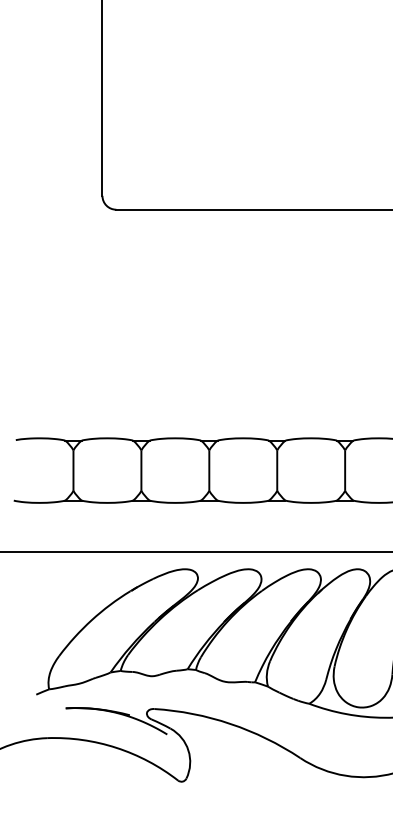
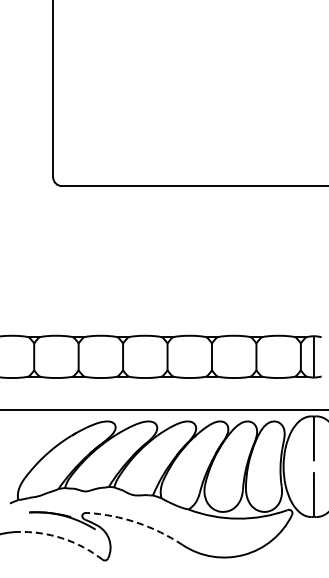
arc: (229, 723) -> (136, 522), solid -> dashed
arc: (116, 748) -> (62, 538), solid -> dashed

